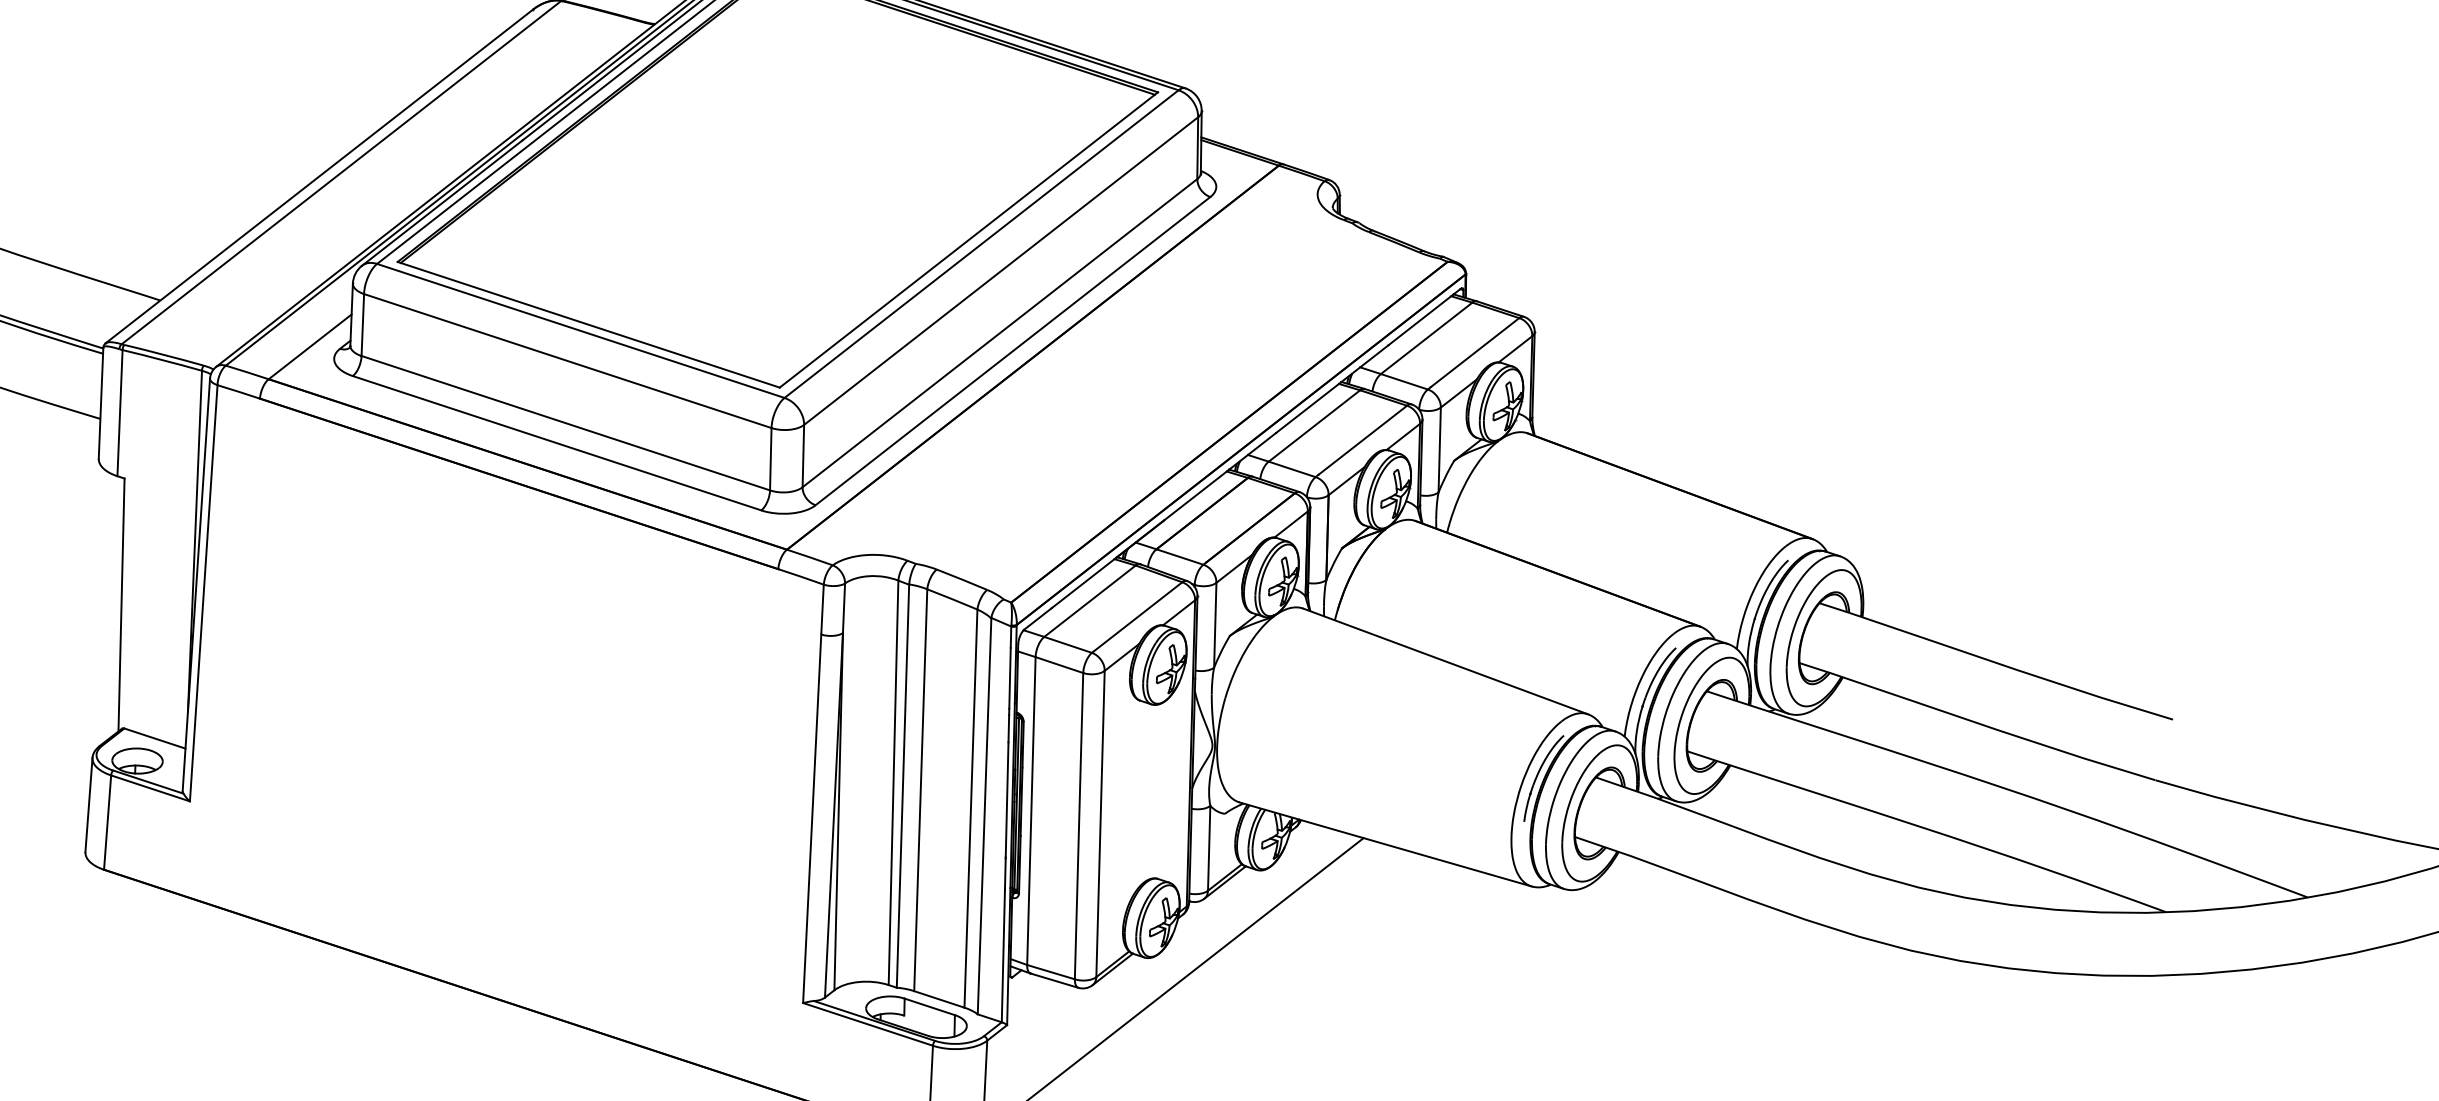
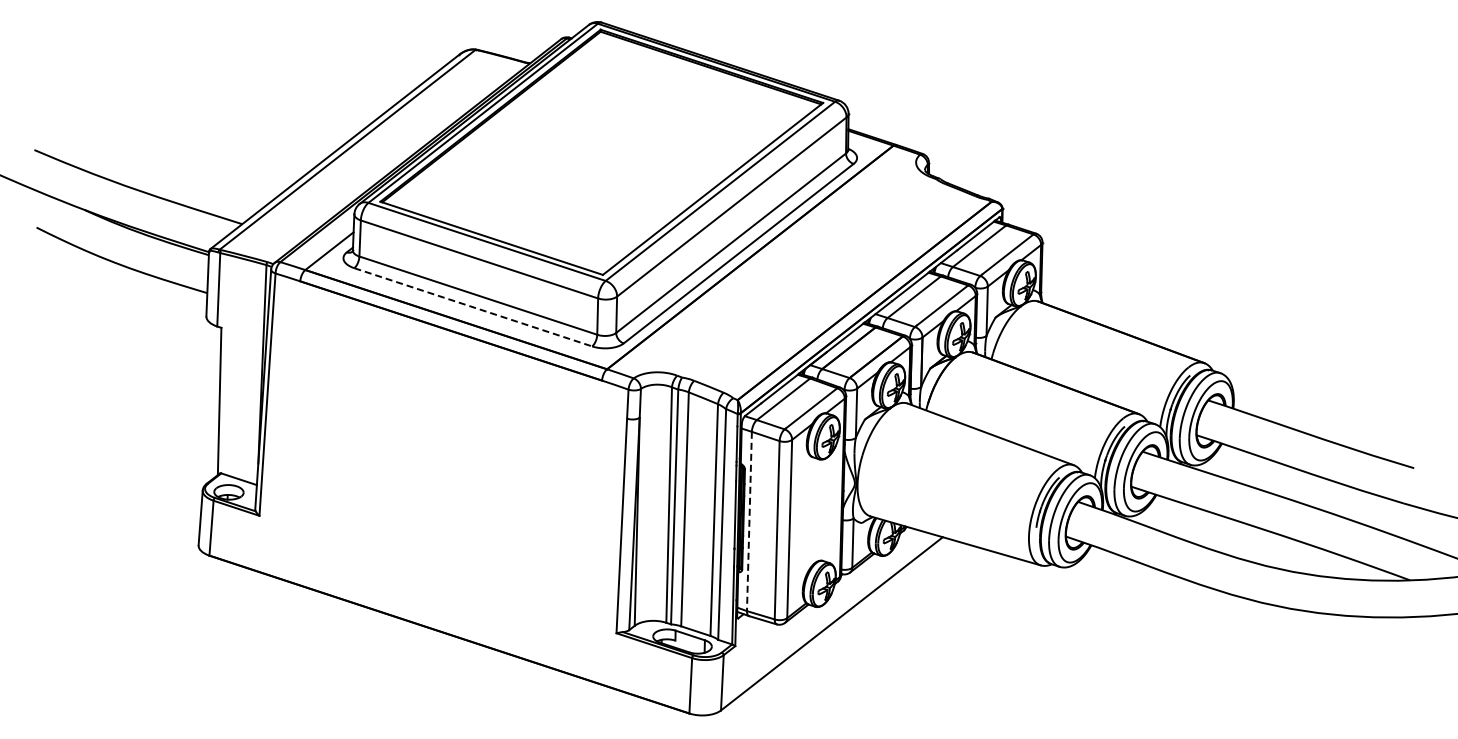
line: (557, 443) -> (473, 307), solid -> dashed
line: (1031, 811) -> (749, 521), solid -> dashed

